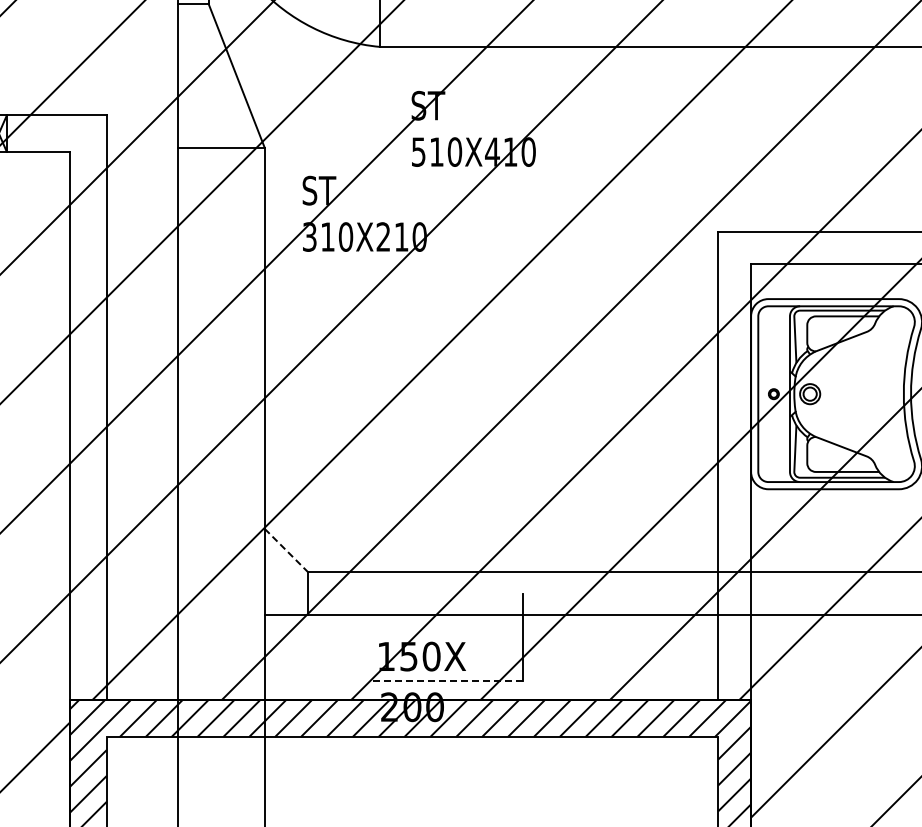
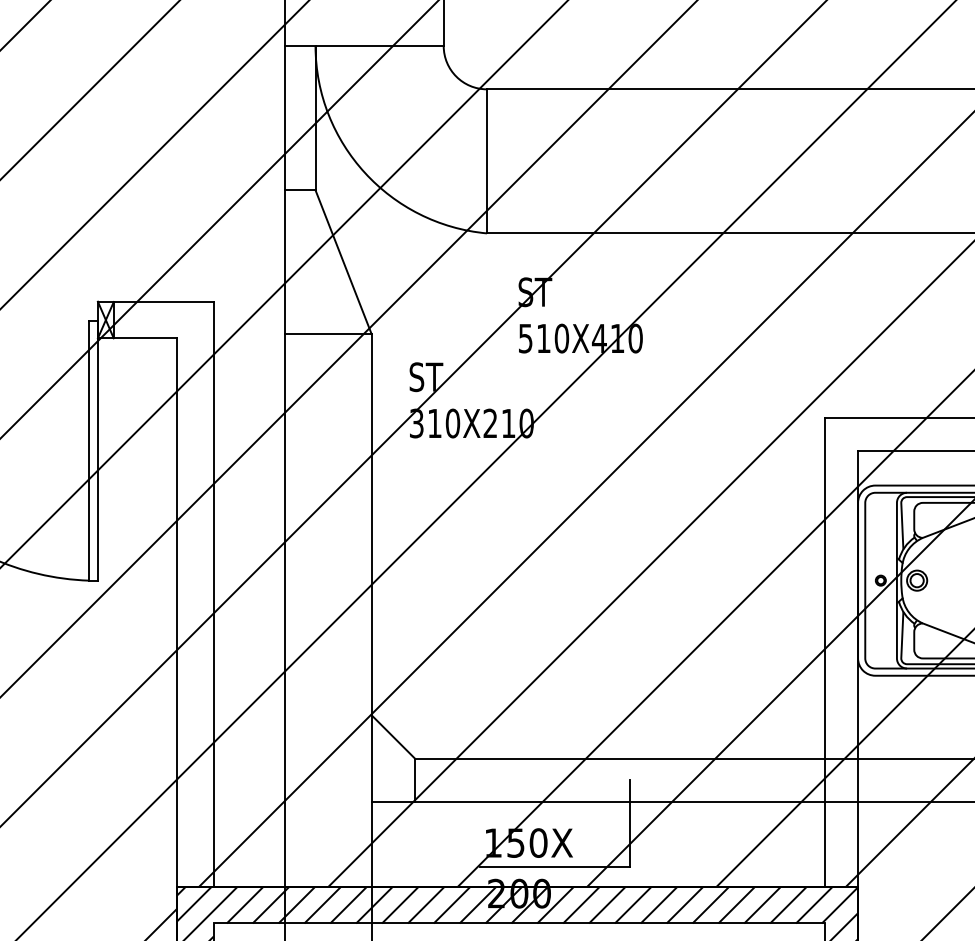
line: (286, 550) -> (393, 736), dashed -> solid
line: (447, 681) -> (554, 867), dashed -> solid

